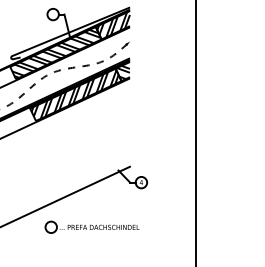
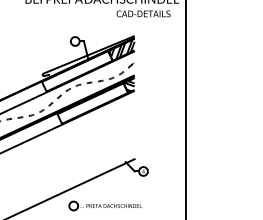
hatch: (56, 53) -> (77, 71), removed
hatch: (74, 94) -> (91, 103), removed

